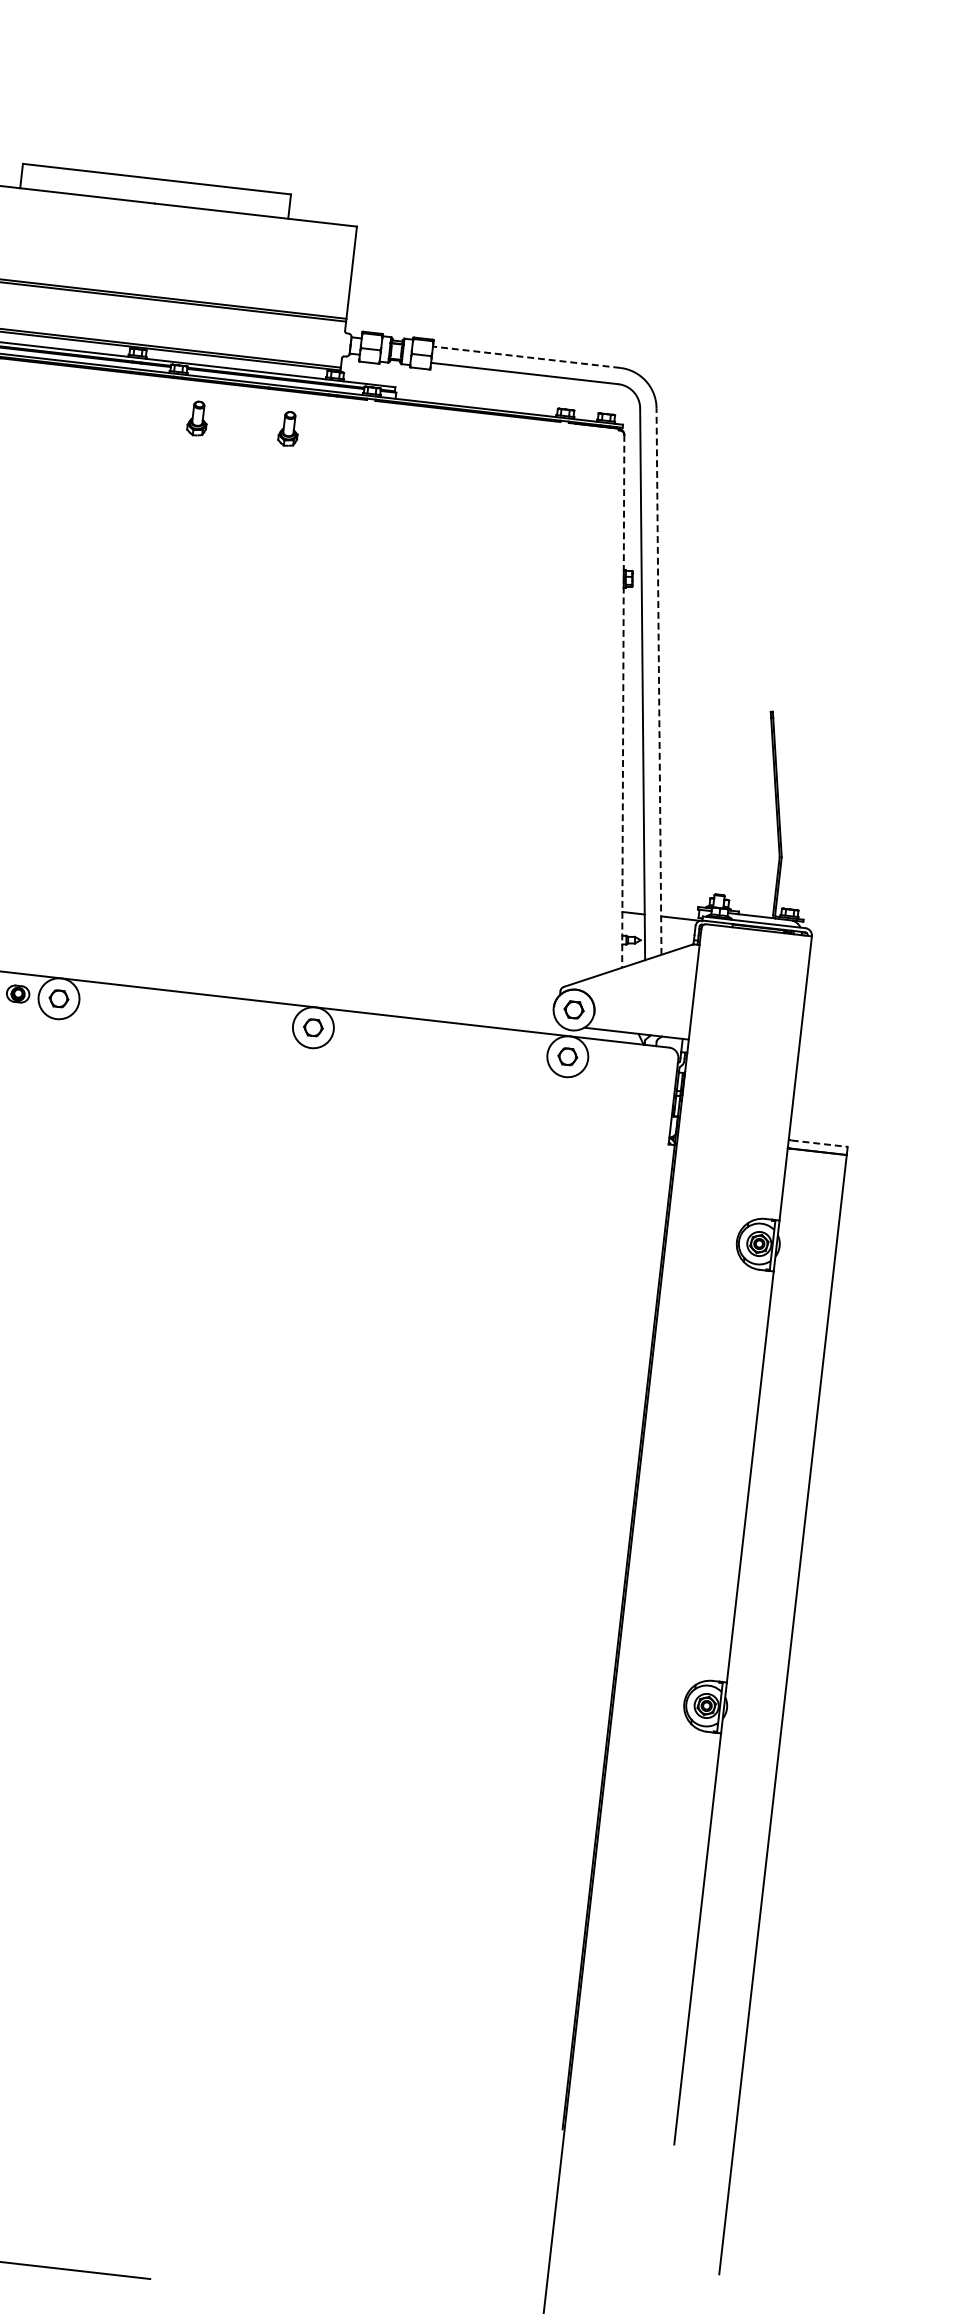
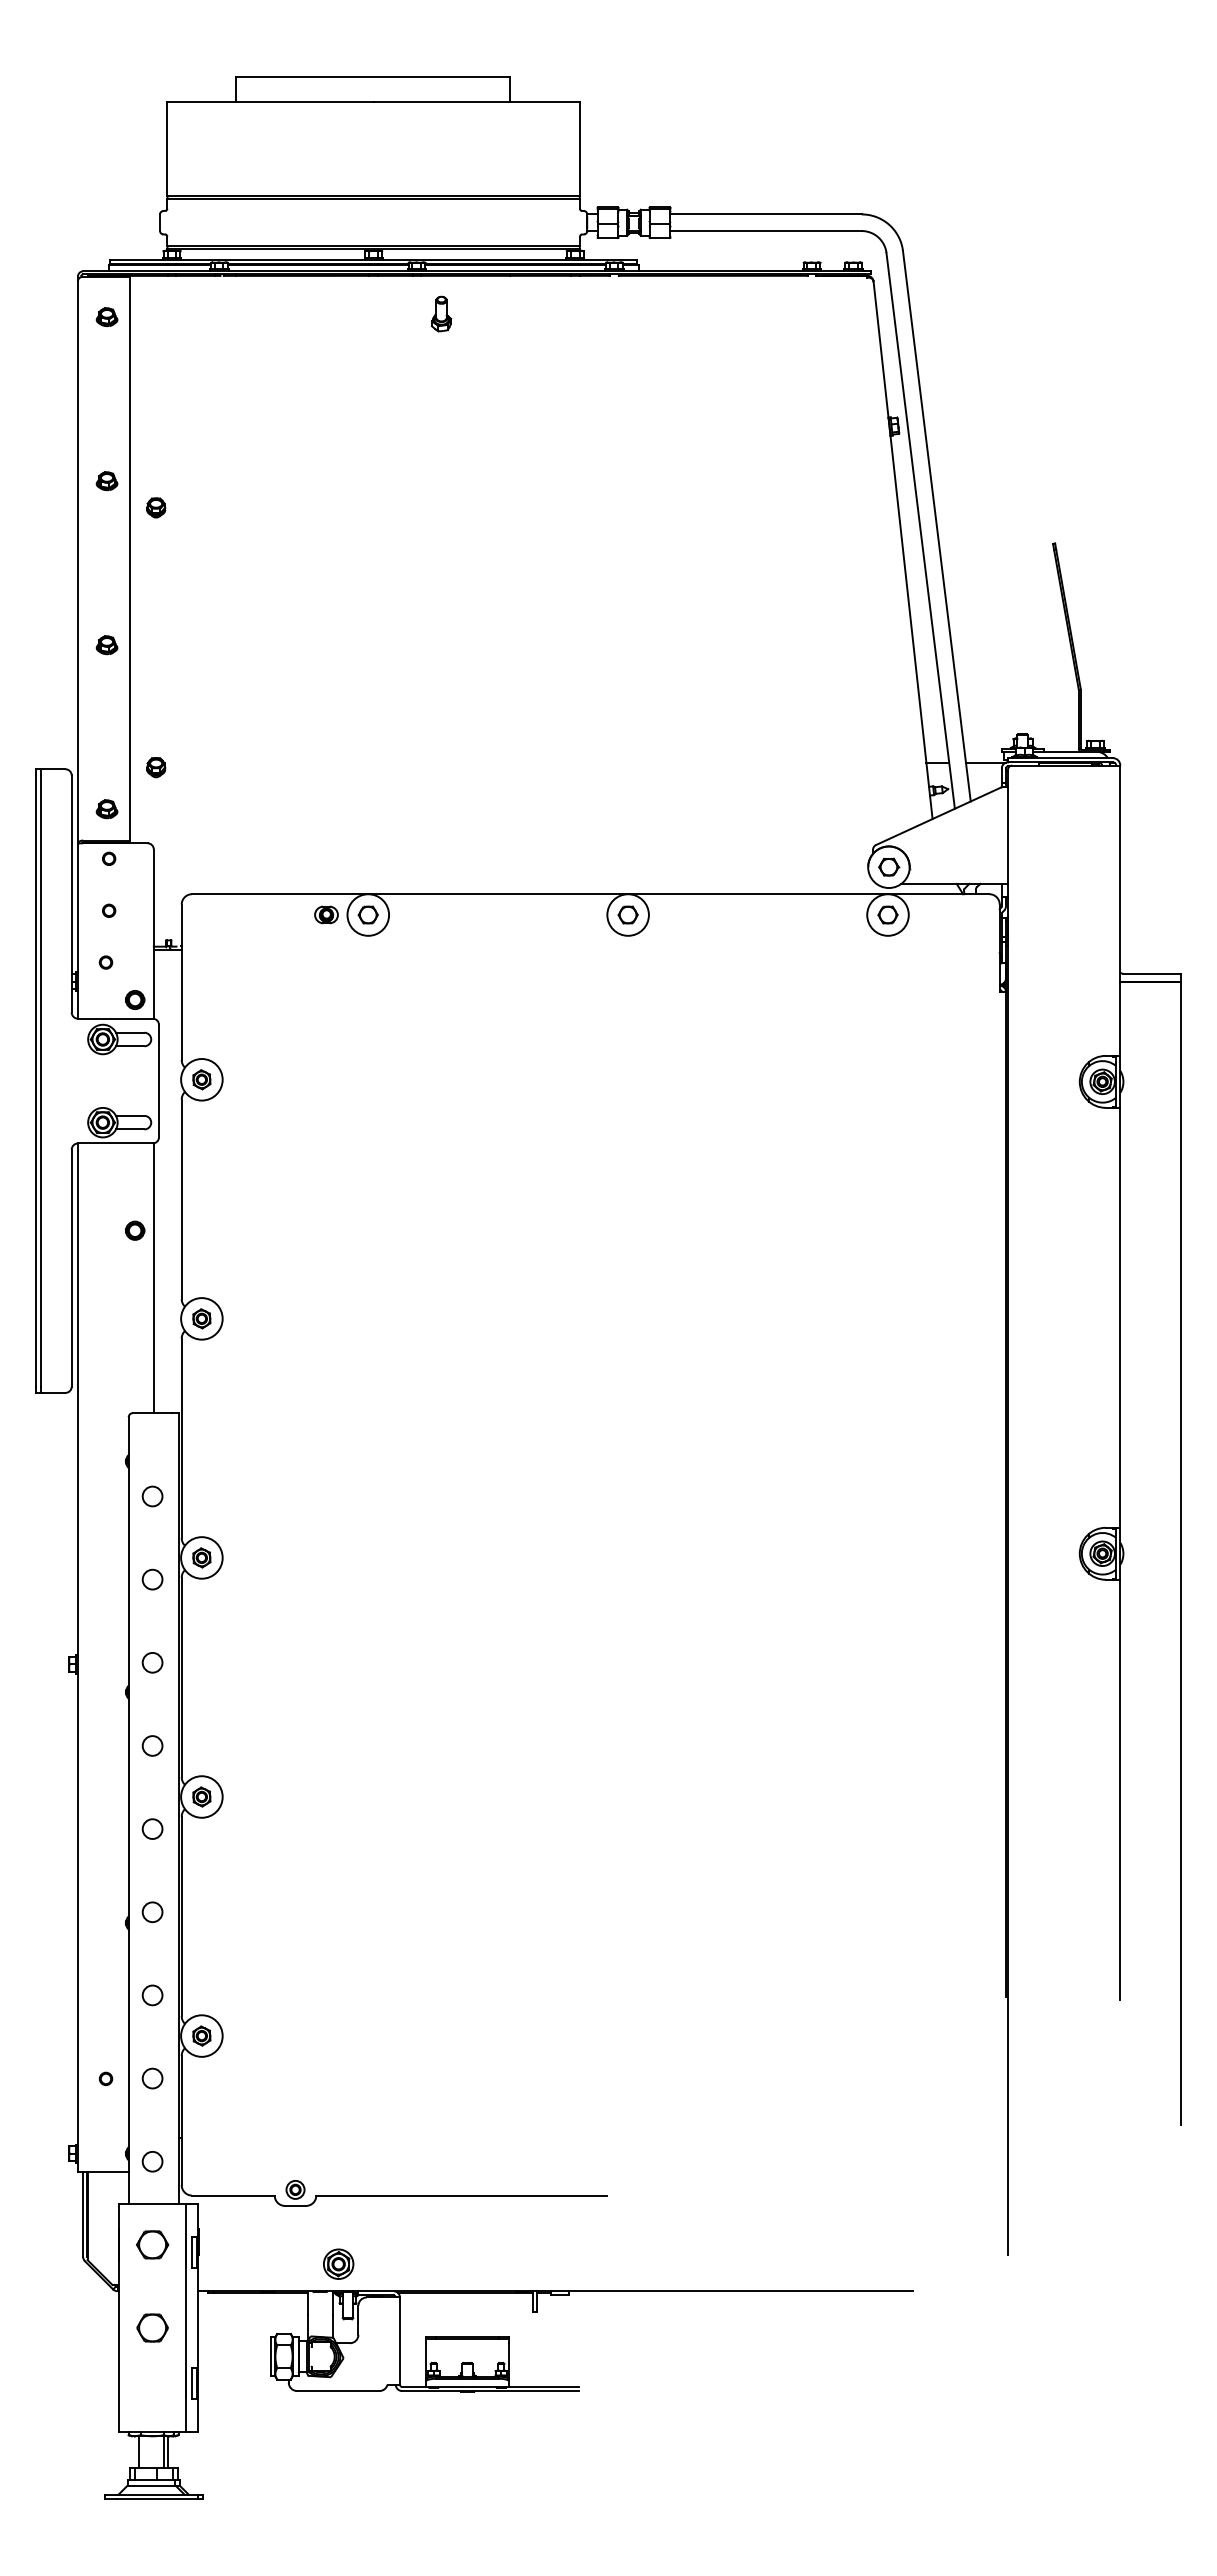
line: (527, 357) -> (766, 214), dashed -> solid
part: (288, 428) -> (534, 313), removed
line: (658, 680) -> (936, 525), dashed -> solid
line: (623, 701) -> (903, 550), dashed -> solid
line: (820, 1143) -> (1152, 973), dashed -> solid

